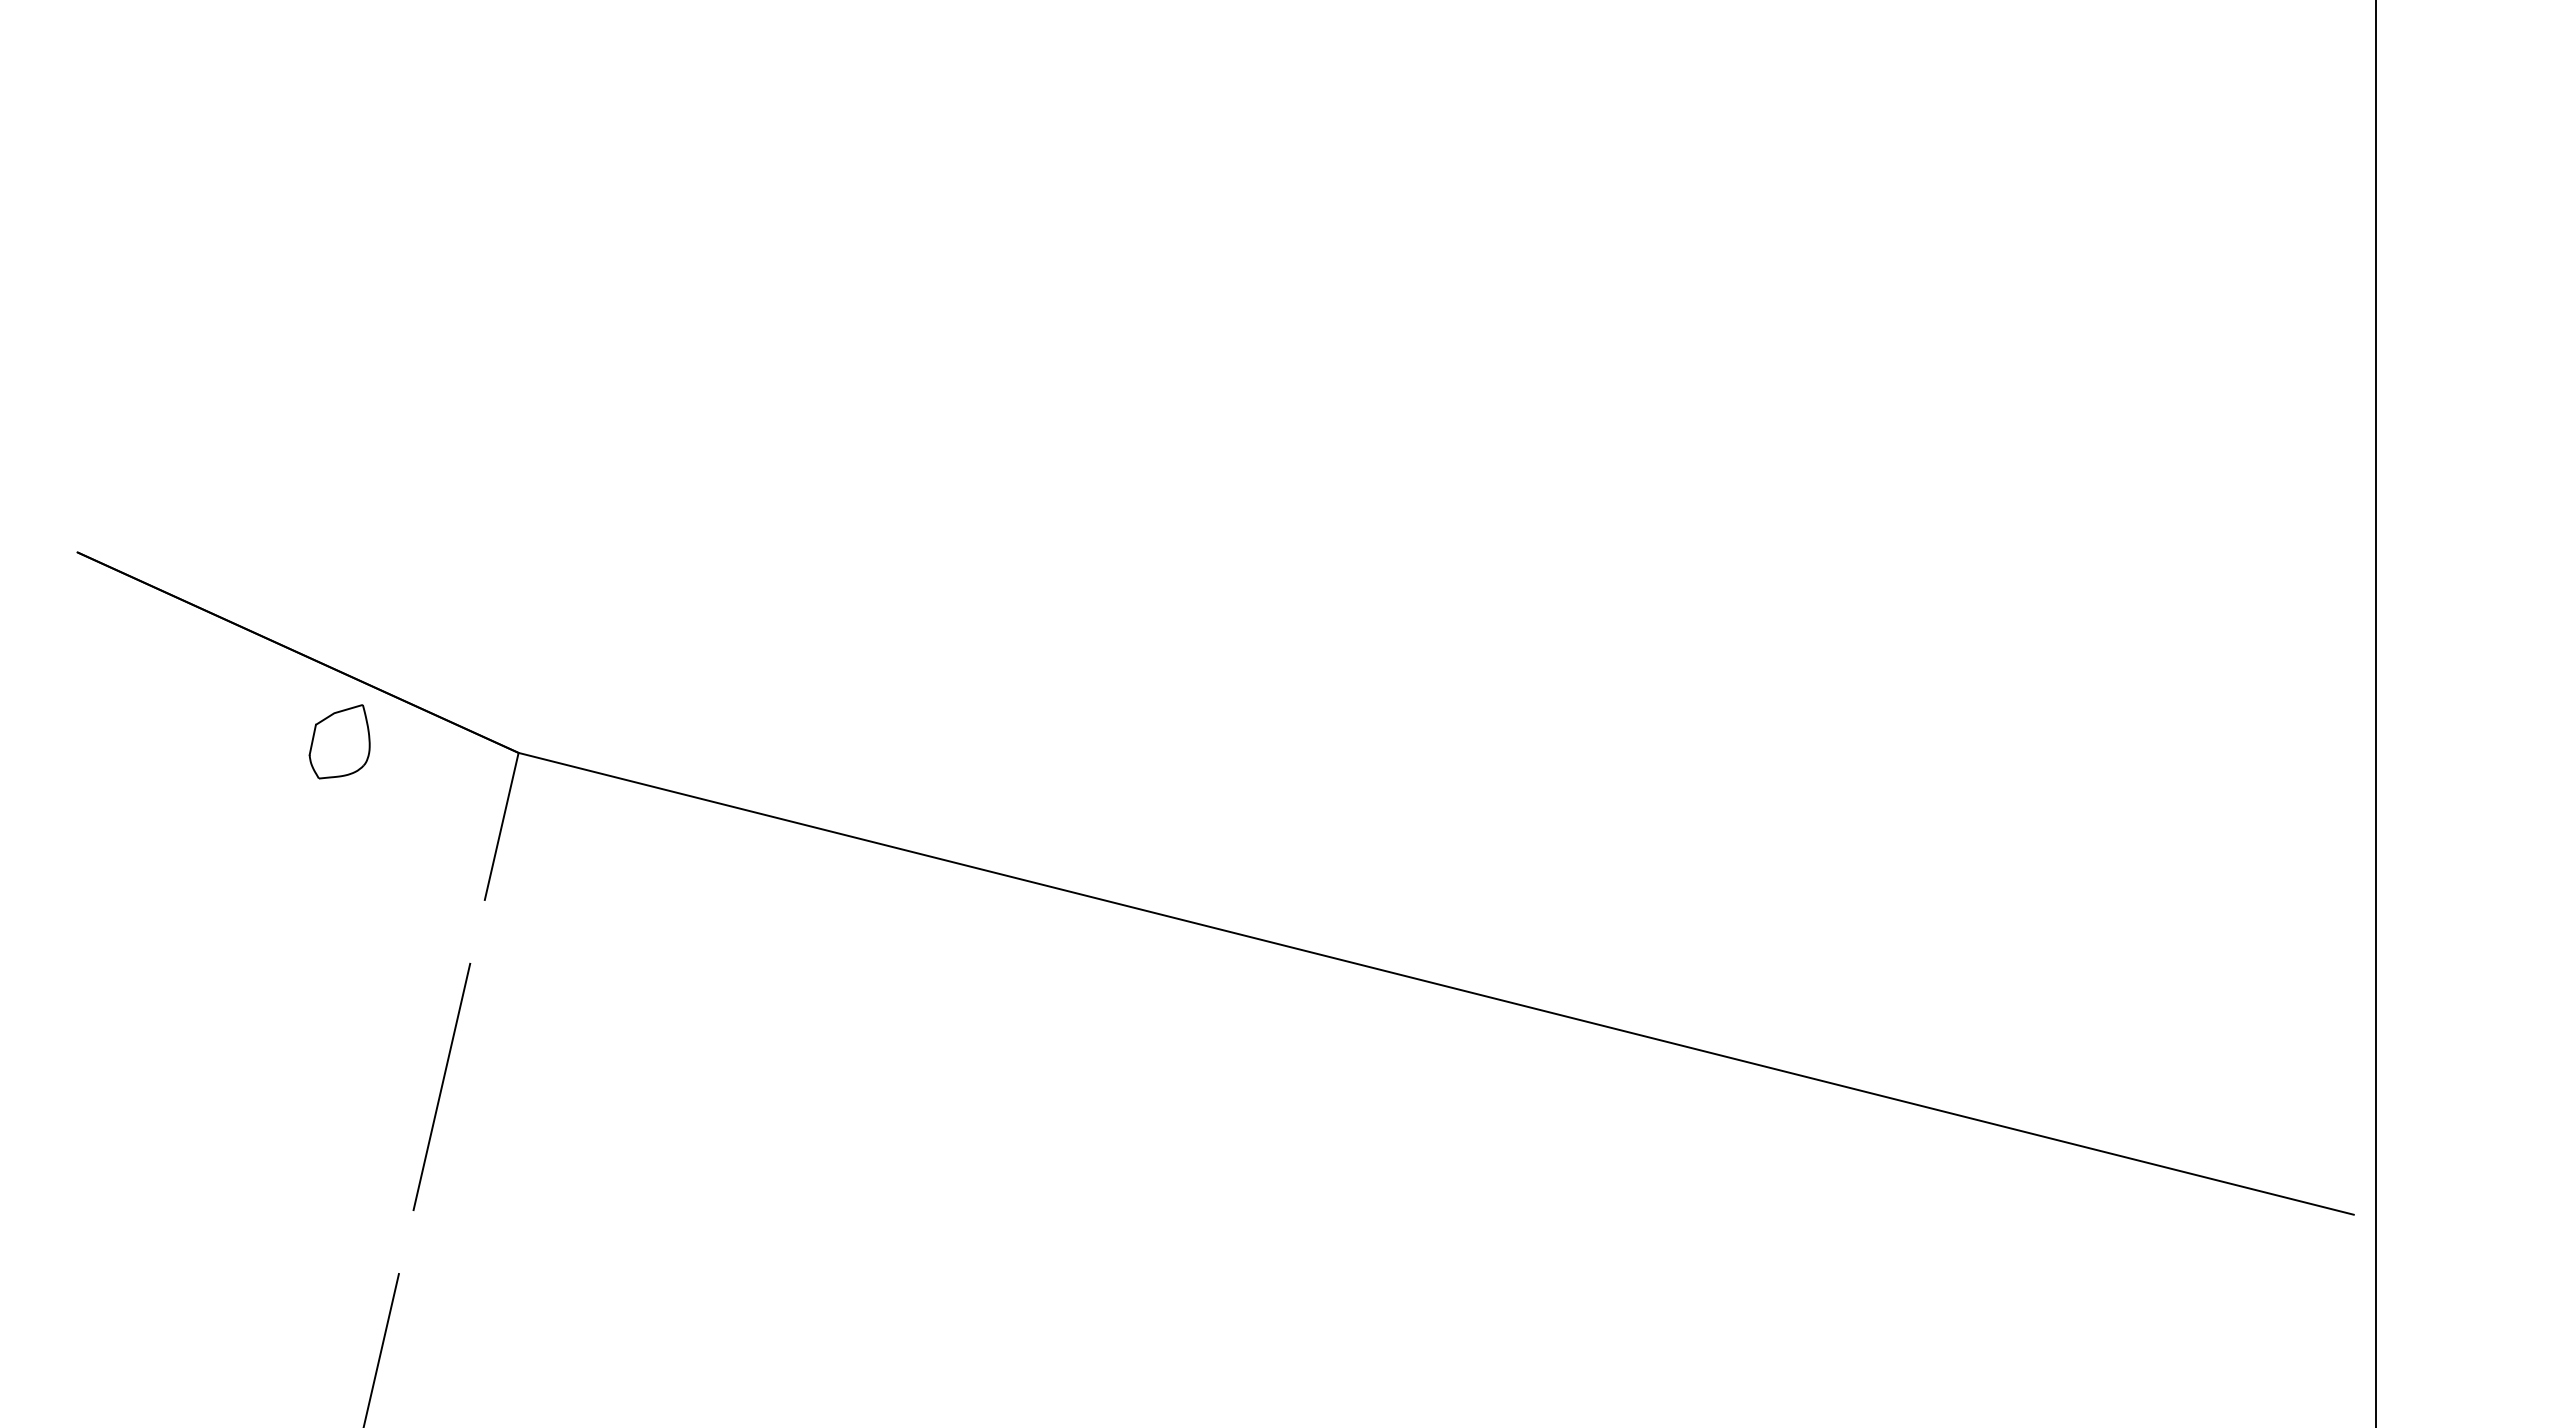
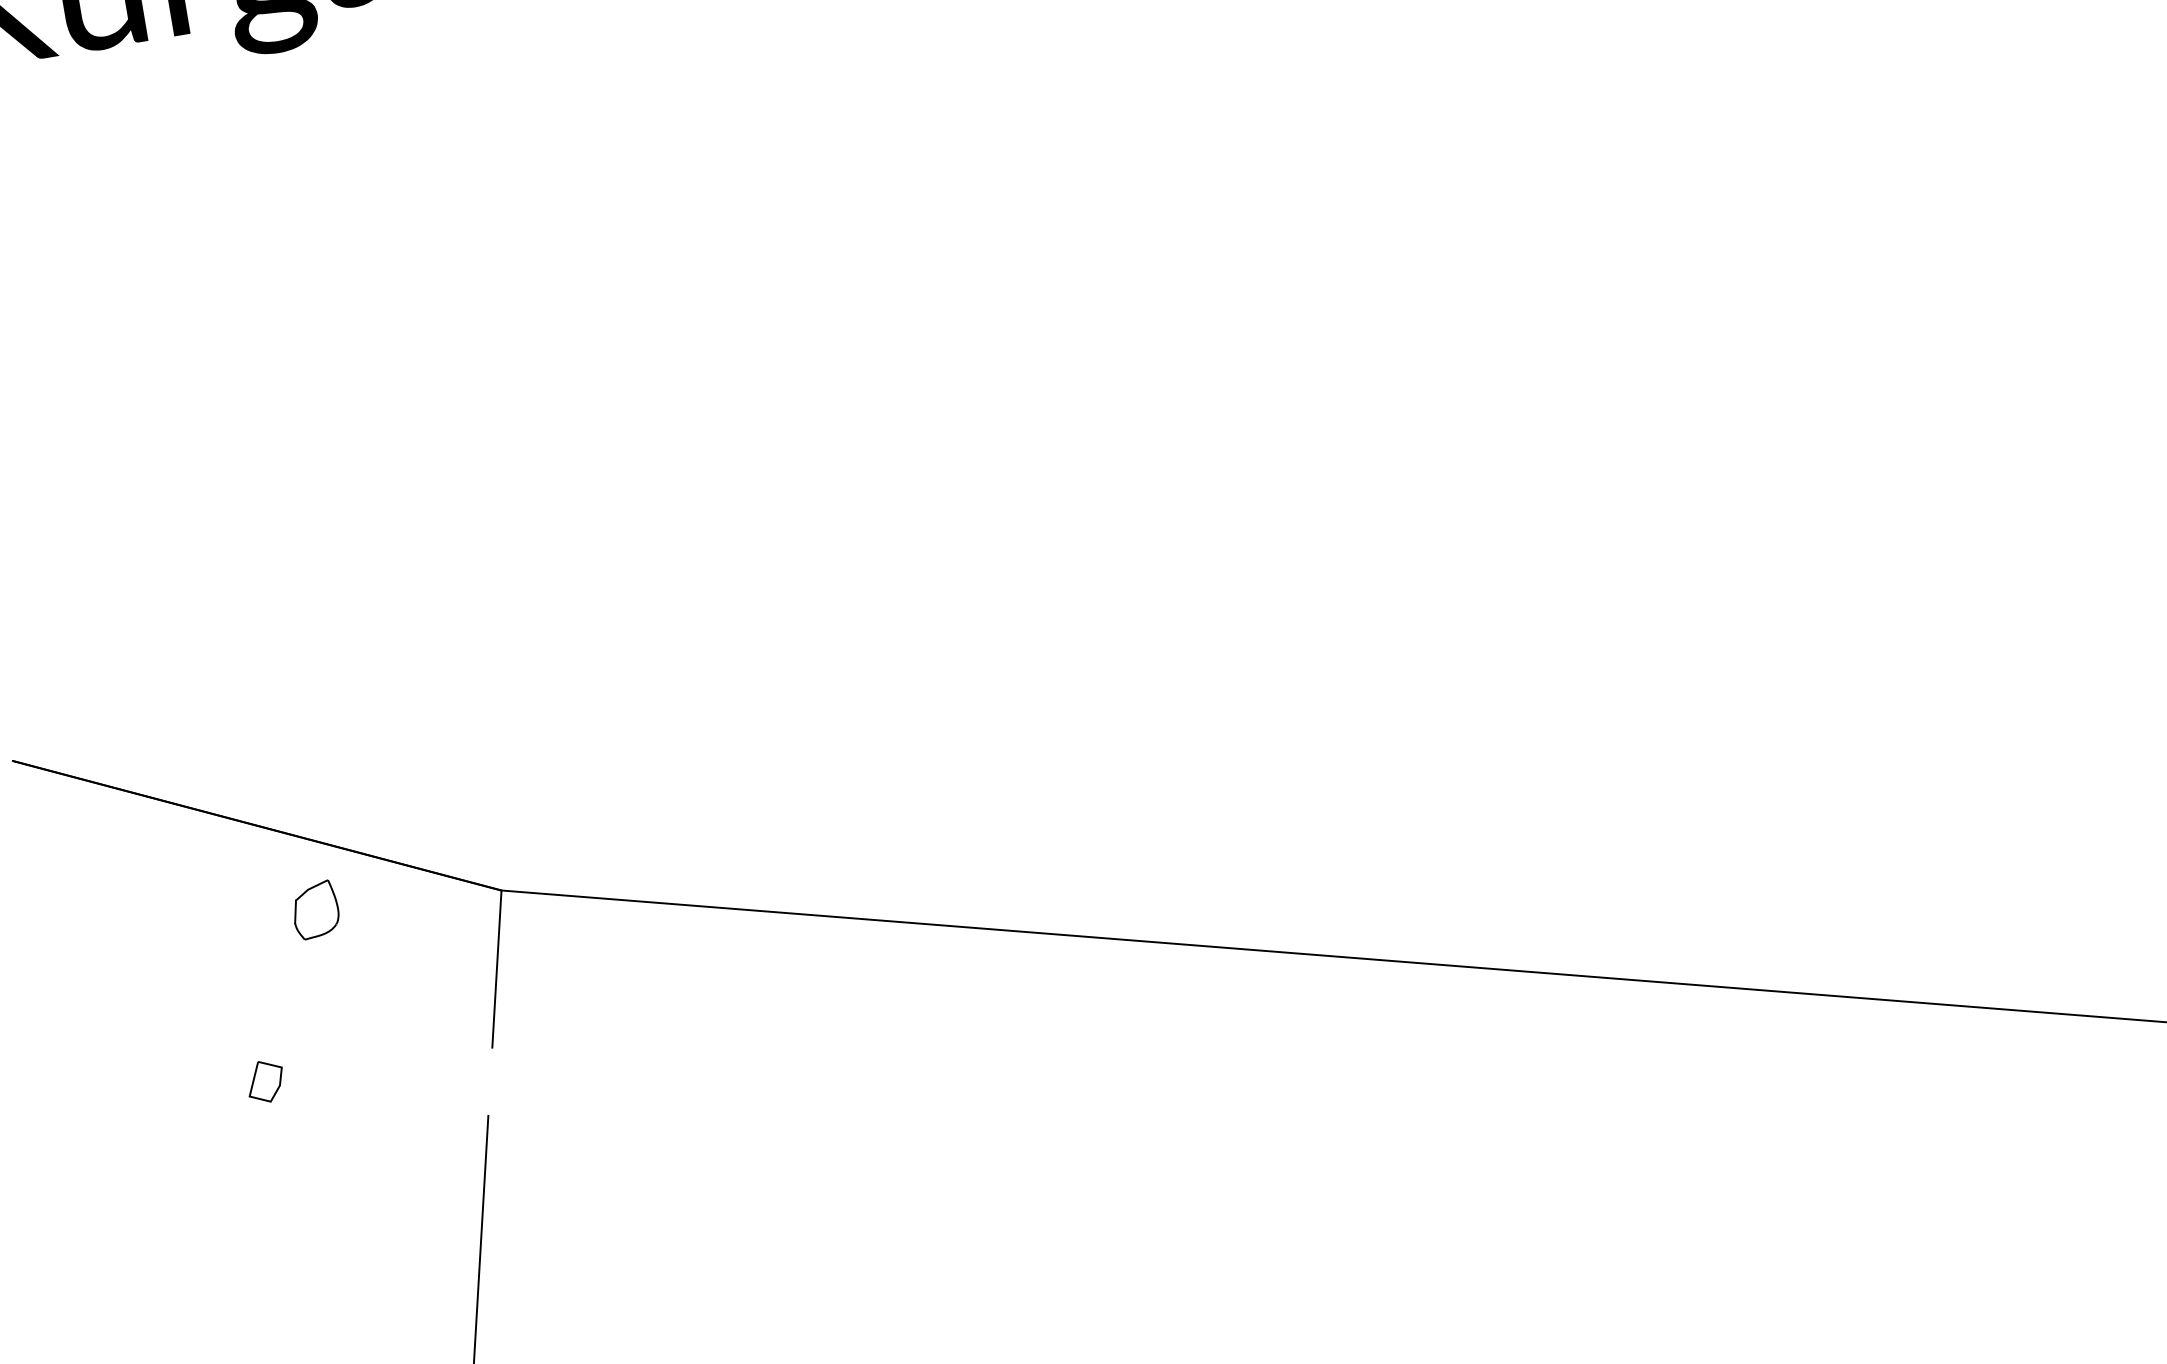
part: (339, 741) -> (315, 909), size x0.71
part: (264, 895) -> (264, 1081), added

